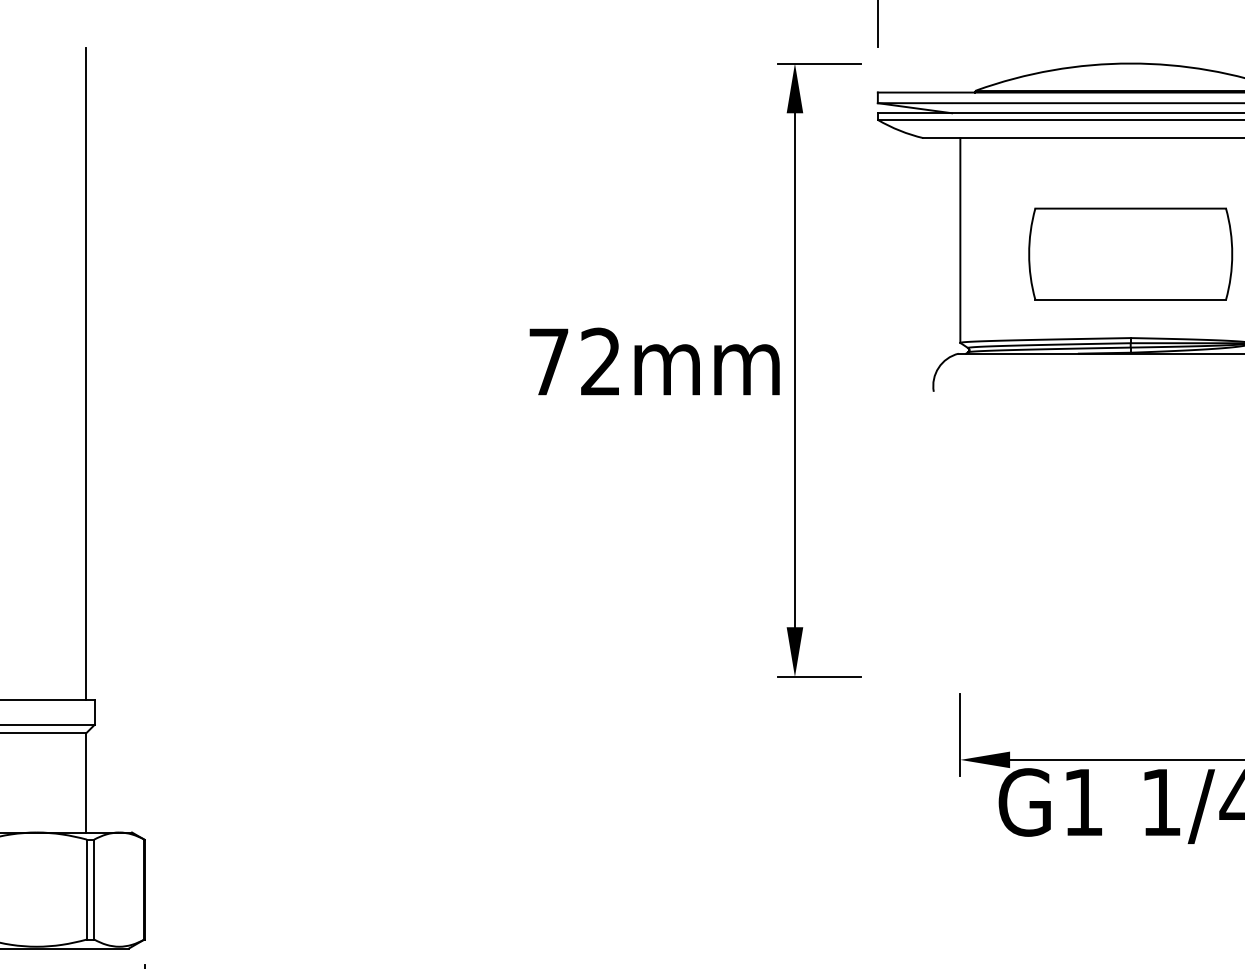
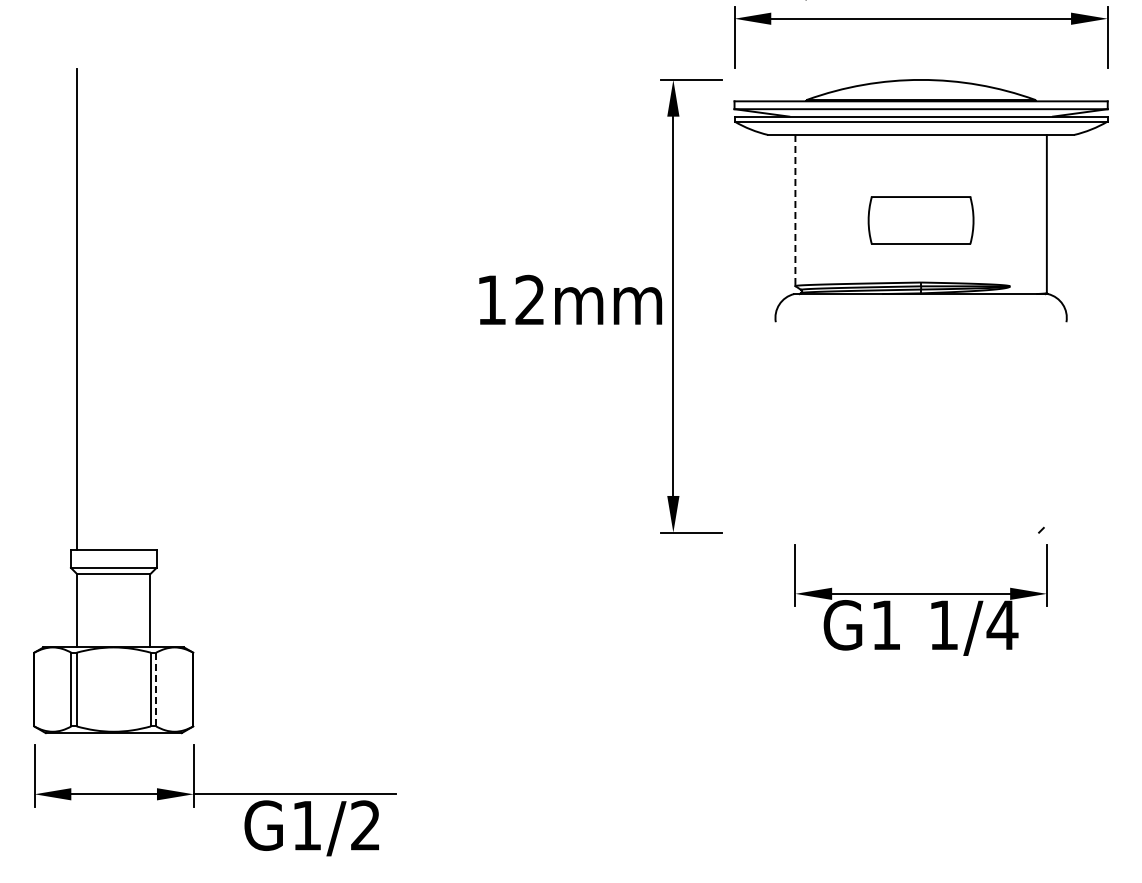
line: (960, 240) -> (795, 210), solid -> dashed
part: (1129, 254) -> (920, 220), size x0.7
text: (548, 361) -> (491, 299), 72mm -> 12mm
line: (86, 373) -> (150, 308), removed
line: (94, 889) -> (156, 689), solid -> dashed

